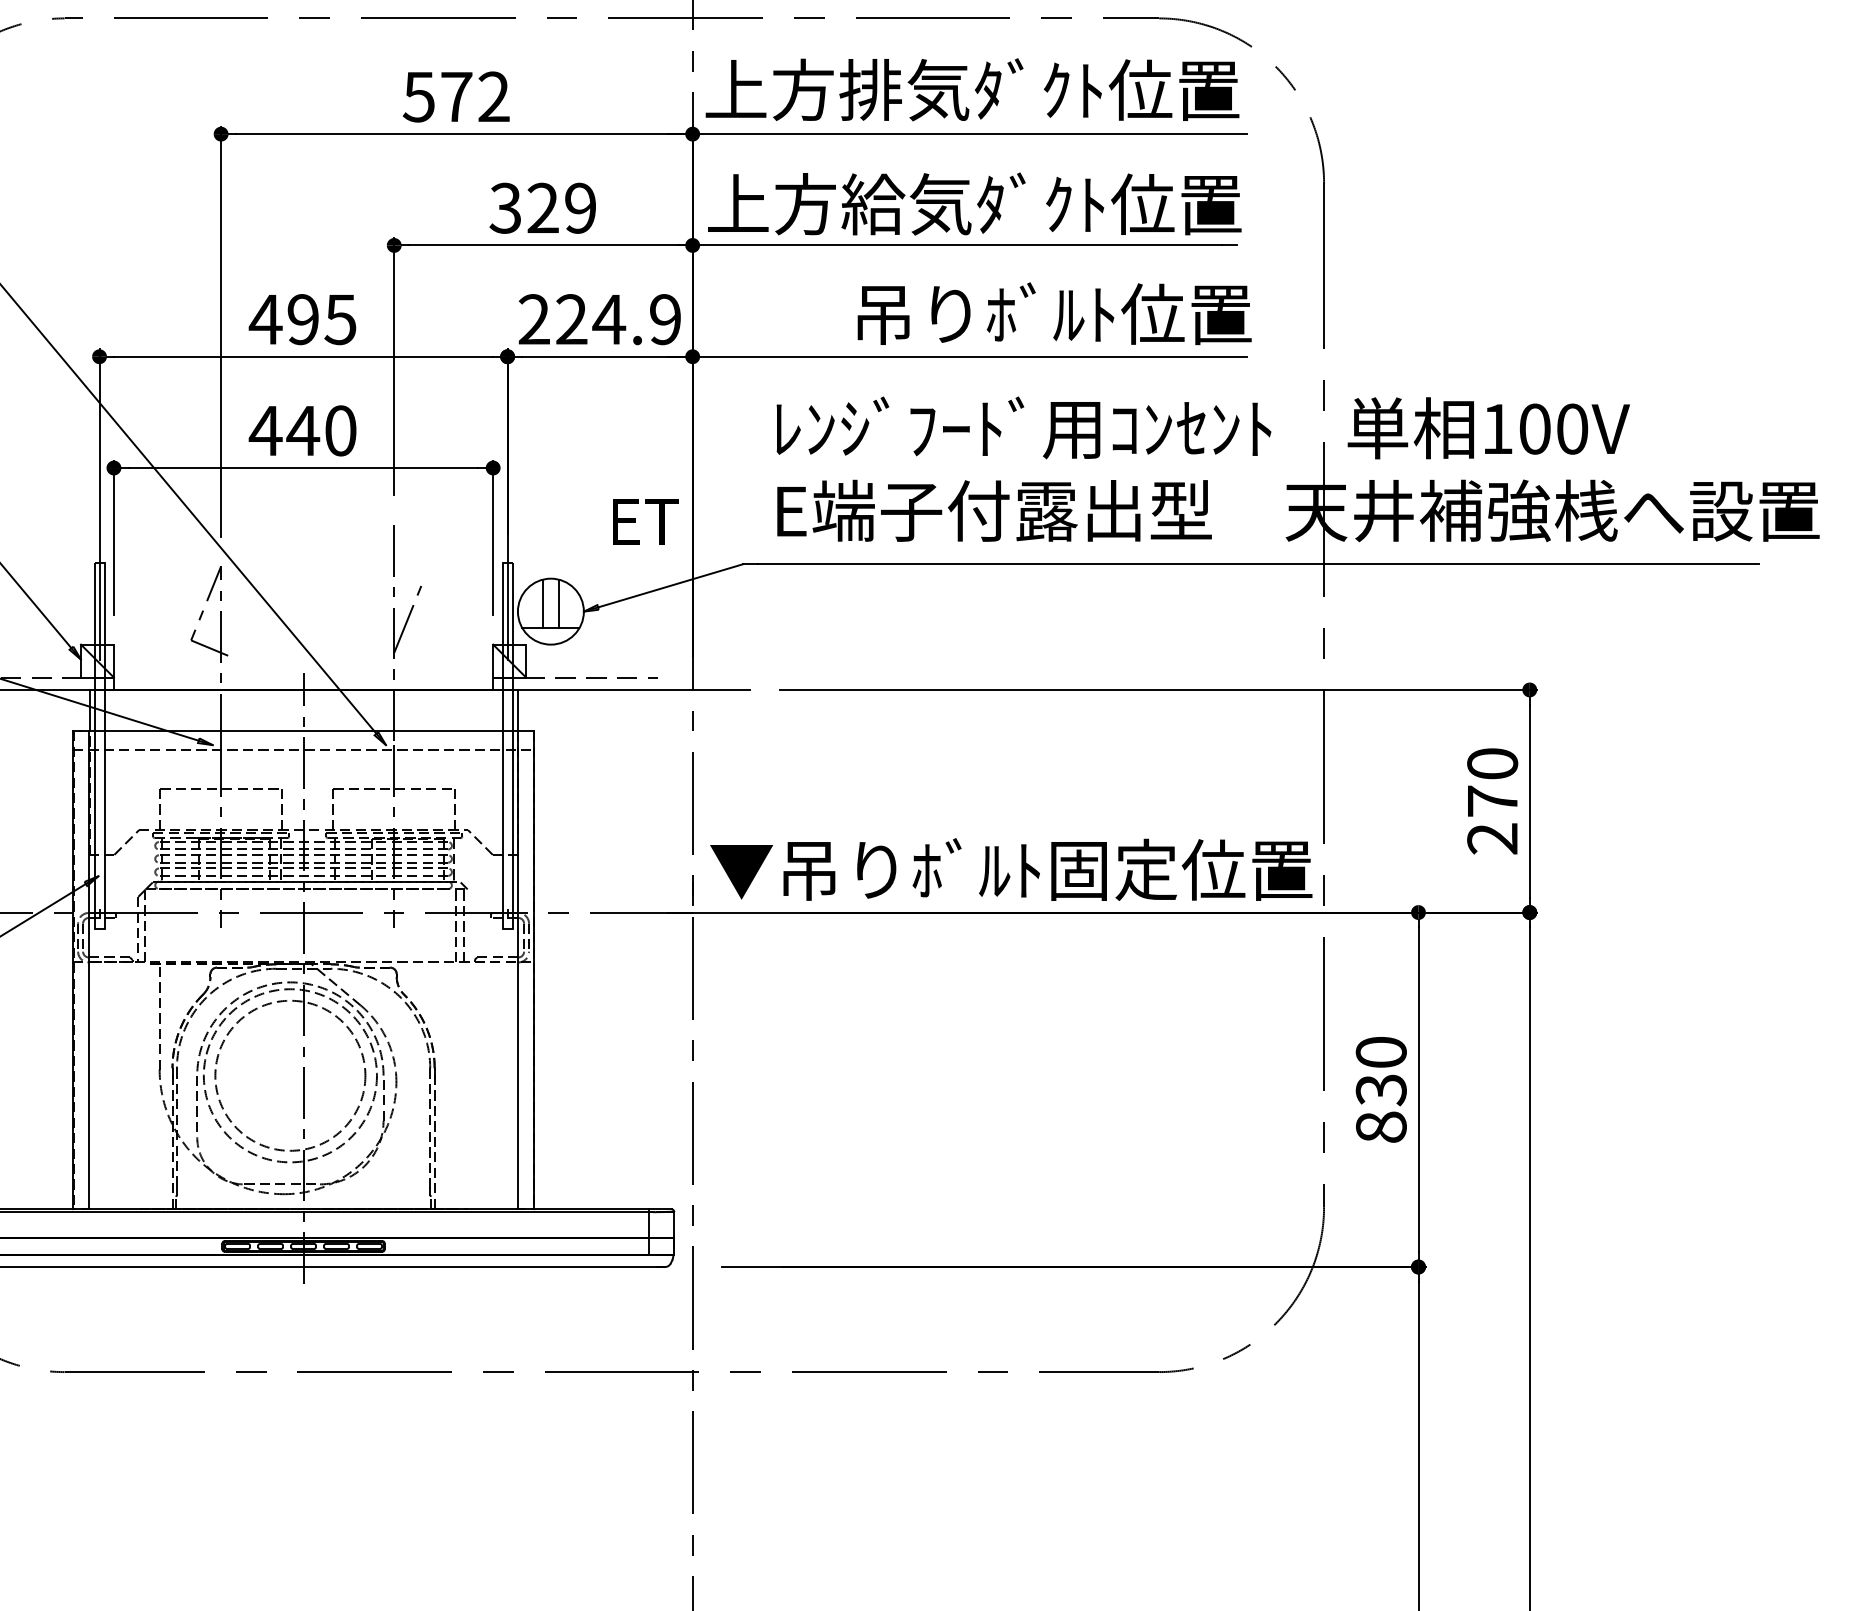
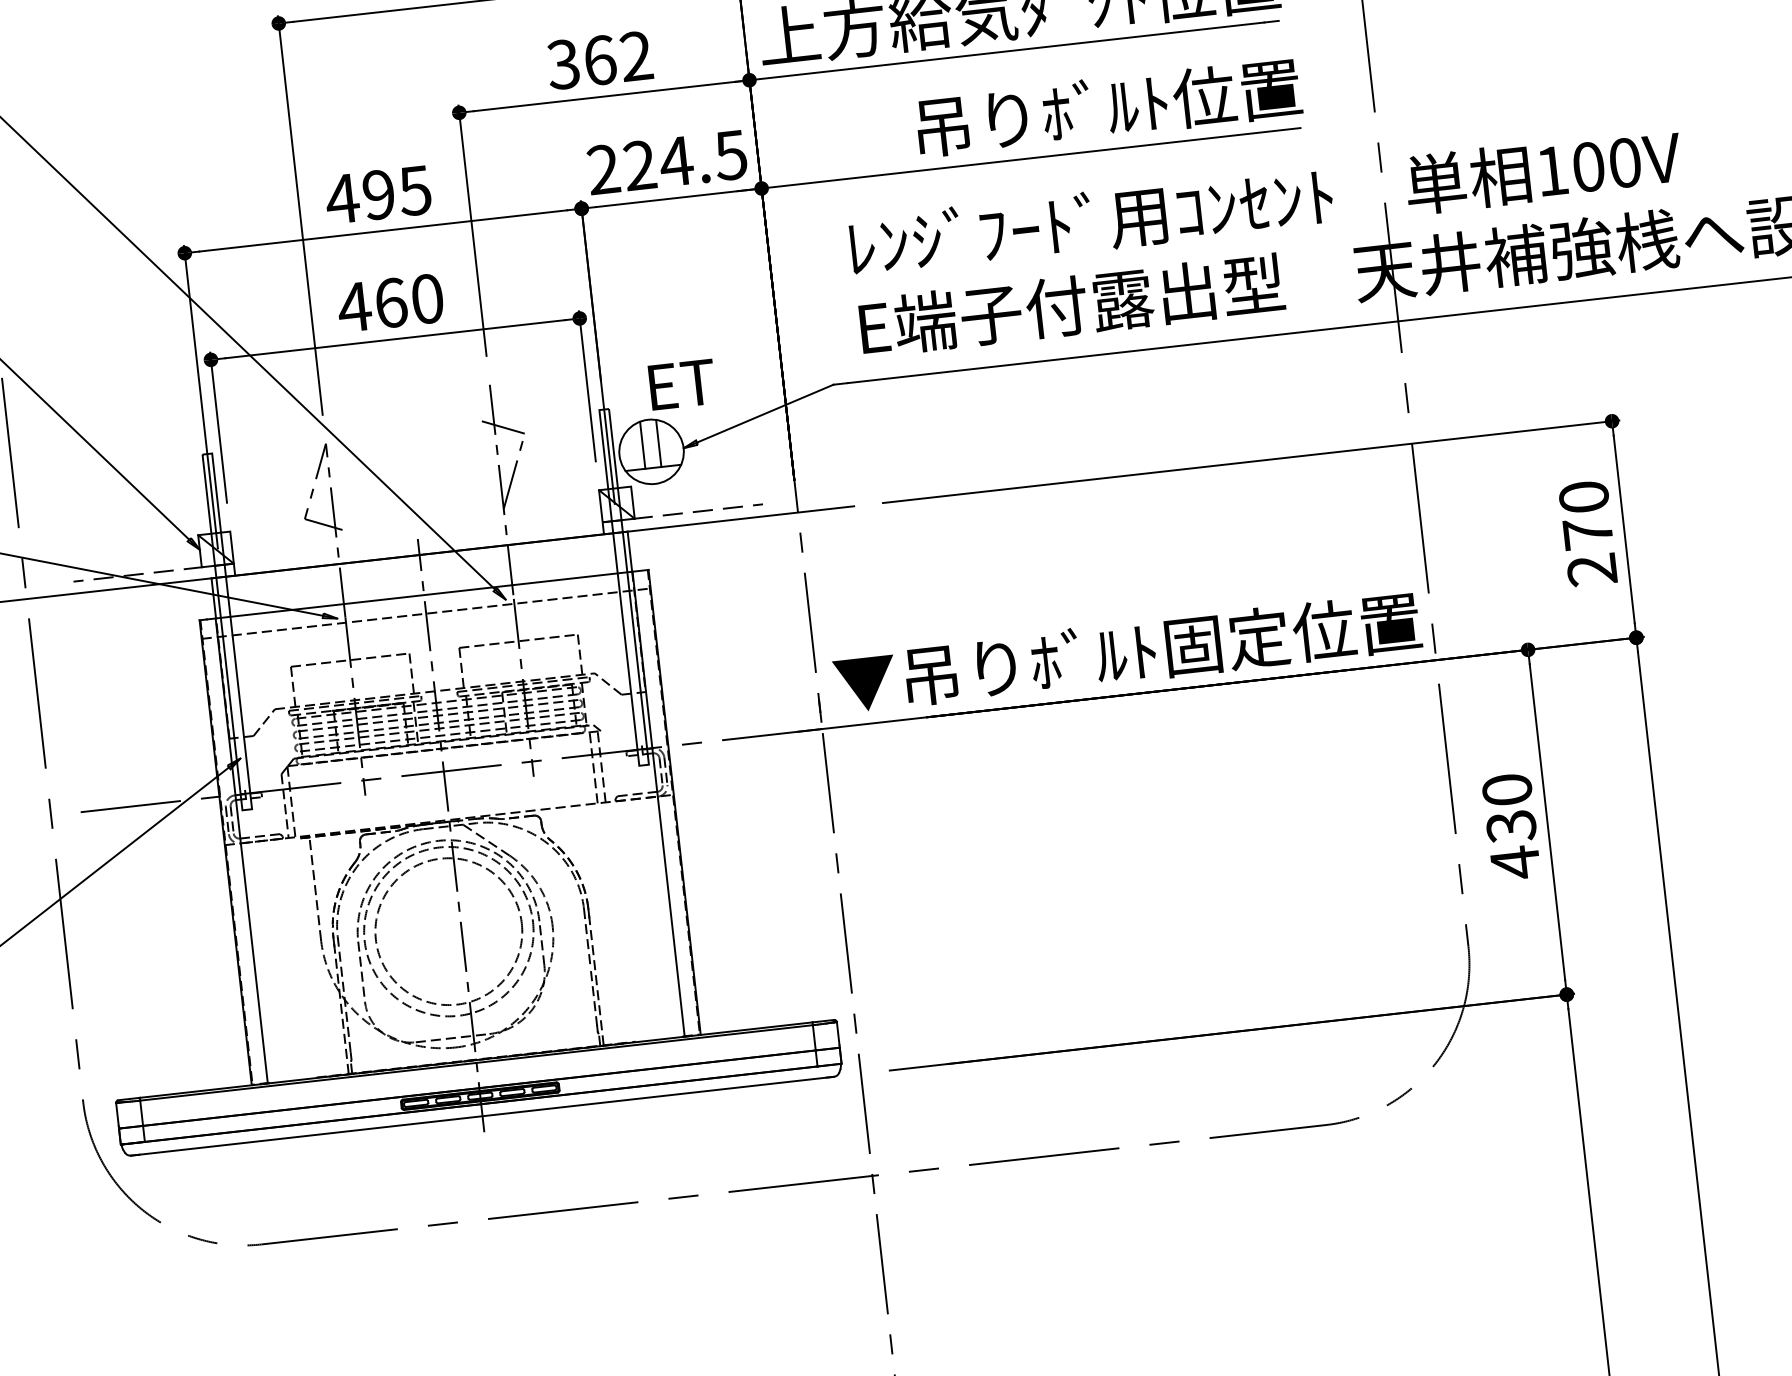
text: (561, 207) -> (617, 57), 329 -> 362
text: (664, 319) -> (730, 155), 224.9 -> 224.5
text: (303, 430) -> (391, 302), 440 -> 460
text: (645, 521) -> (682, 384), moved
line: (403, 569) -> (503, 426), added
text: (1381, 1127) -> (1515, 862), 830 -> 430

